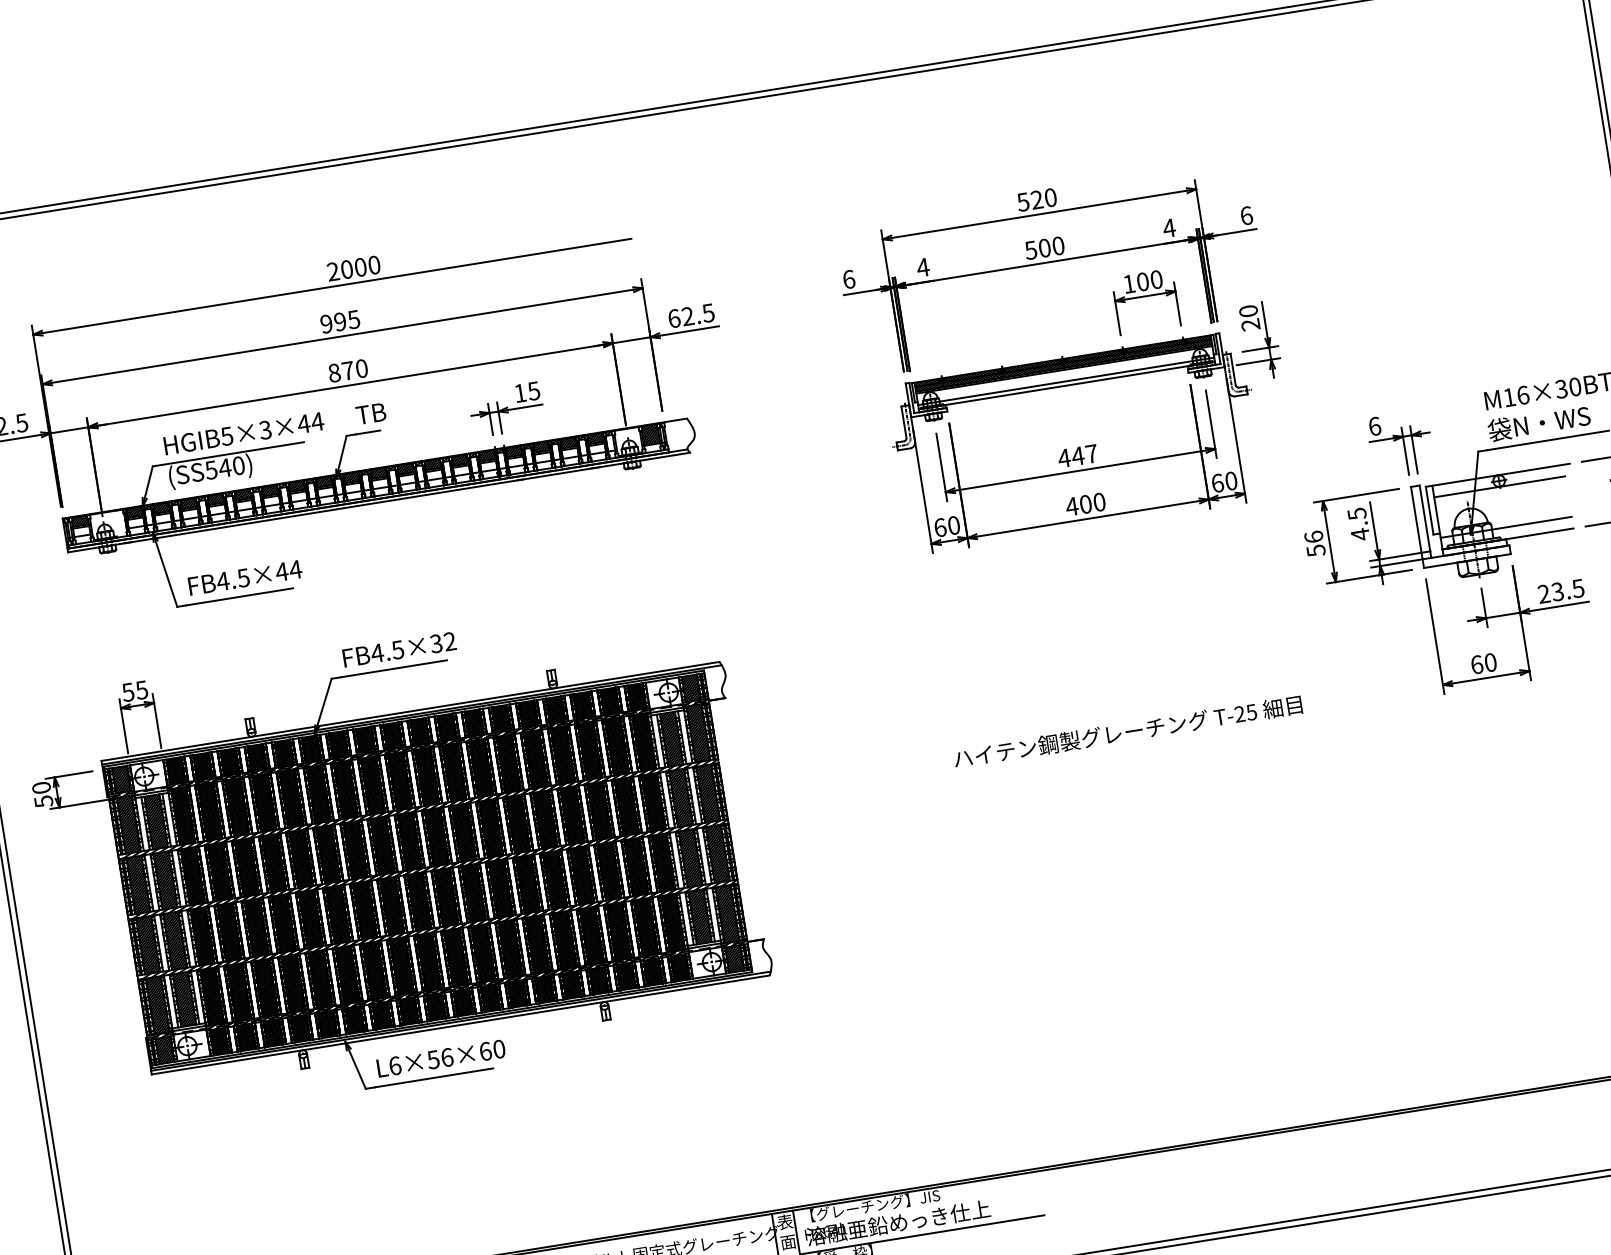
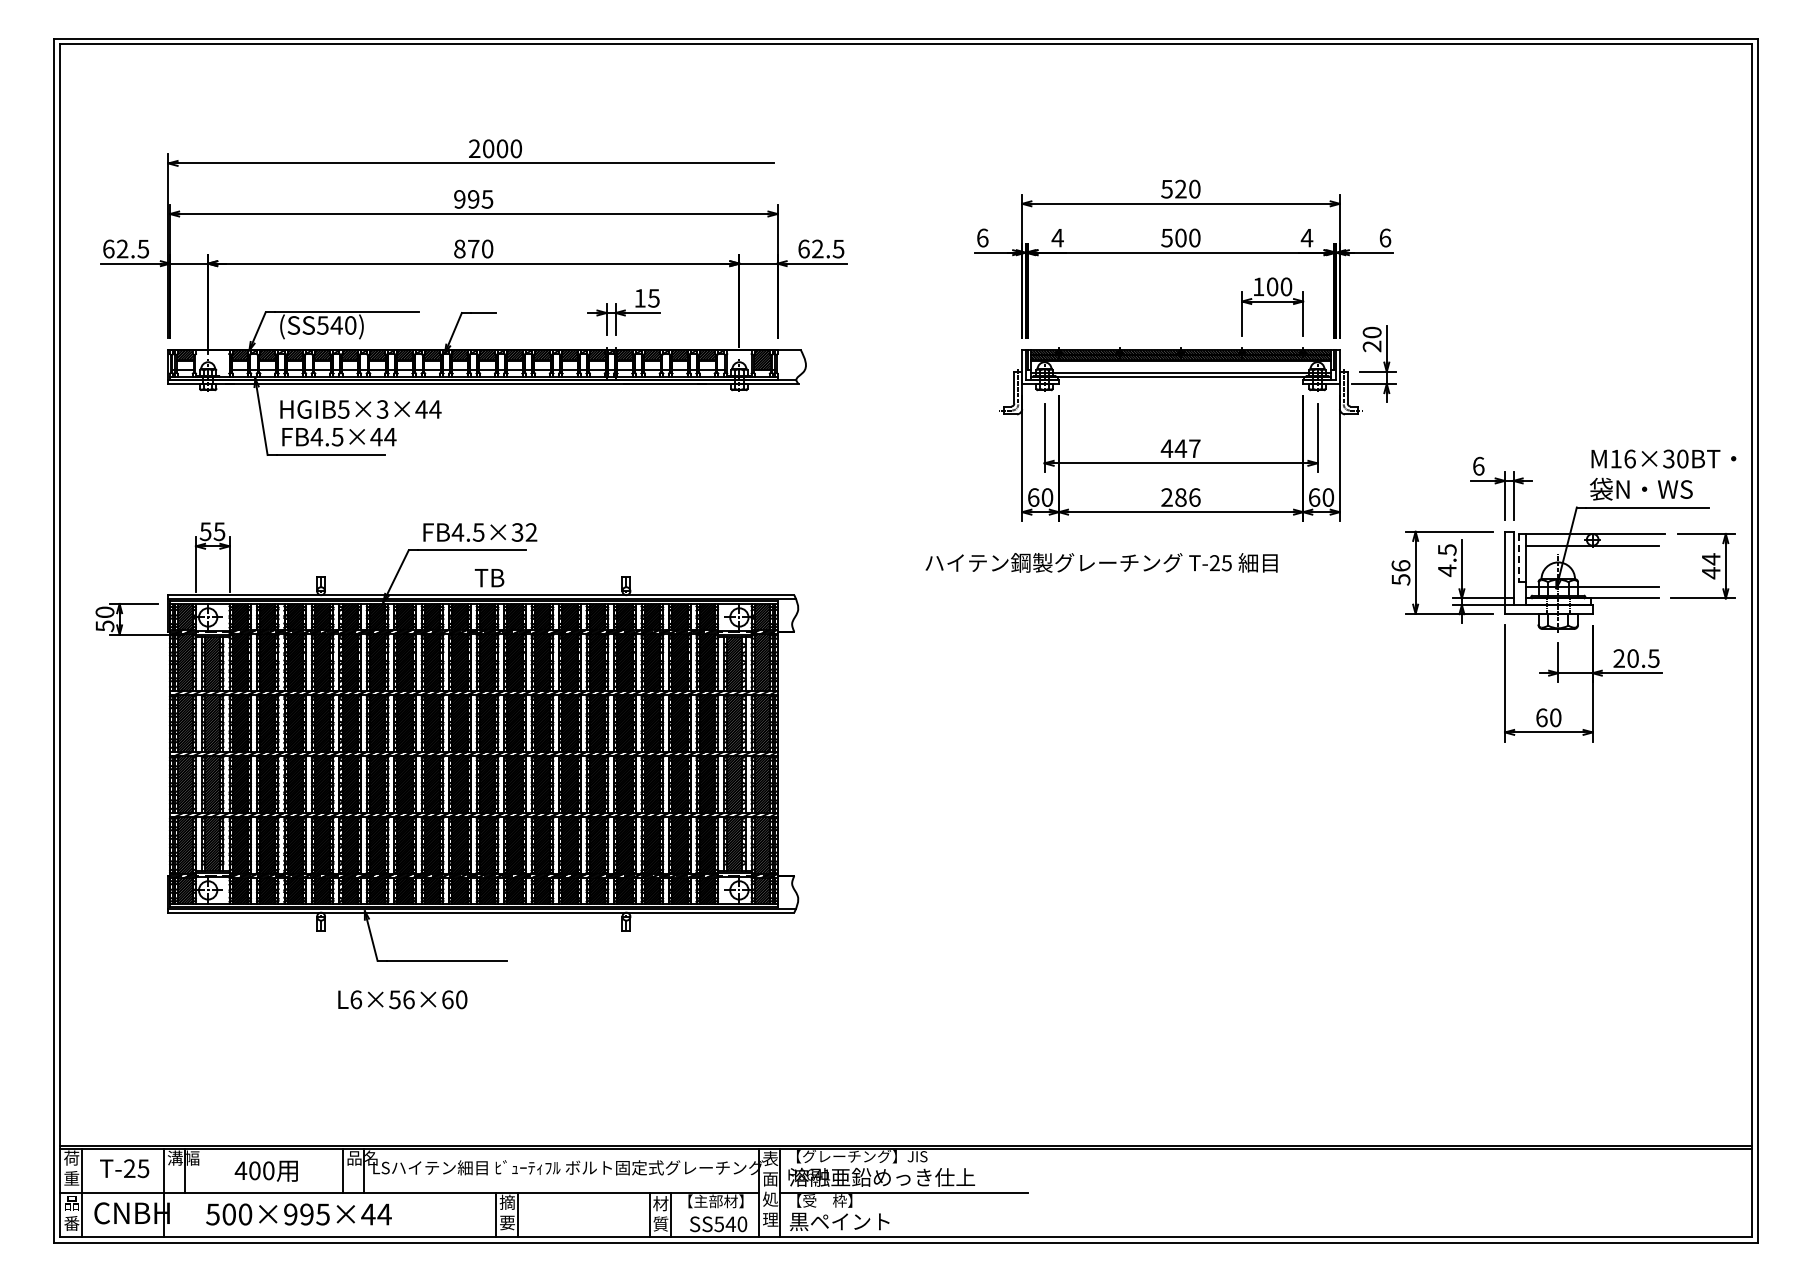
text: (371, 414) -> (489, 578), moved
text: (243, 433) -> (360, 409), moved
text: (1085, 504) -> (1180, 497), 400 -> 286
line: (1429, 511) -> (1519, 558), solid -> dashed
text: (1557, 591) -> (1632, 658), 23.5 -> 20.5
text: (1127, 731) -> (1101, 562), moved
text: (440, 1058) -> (402, 999), moved

